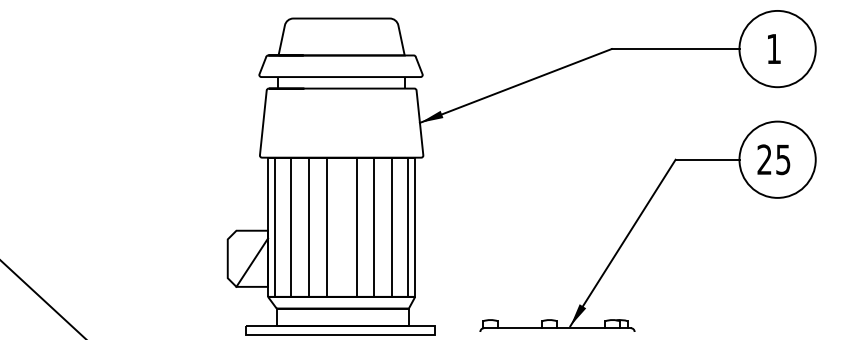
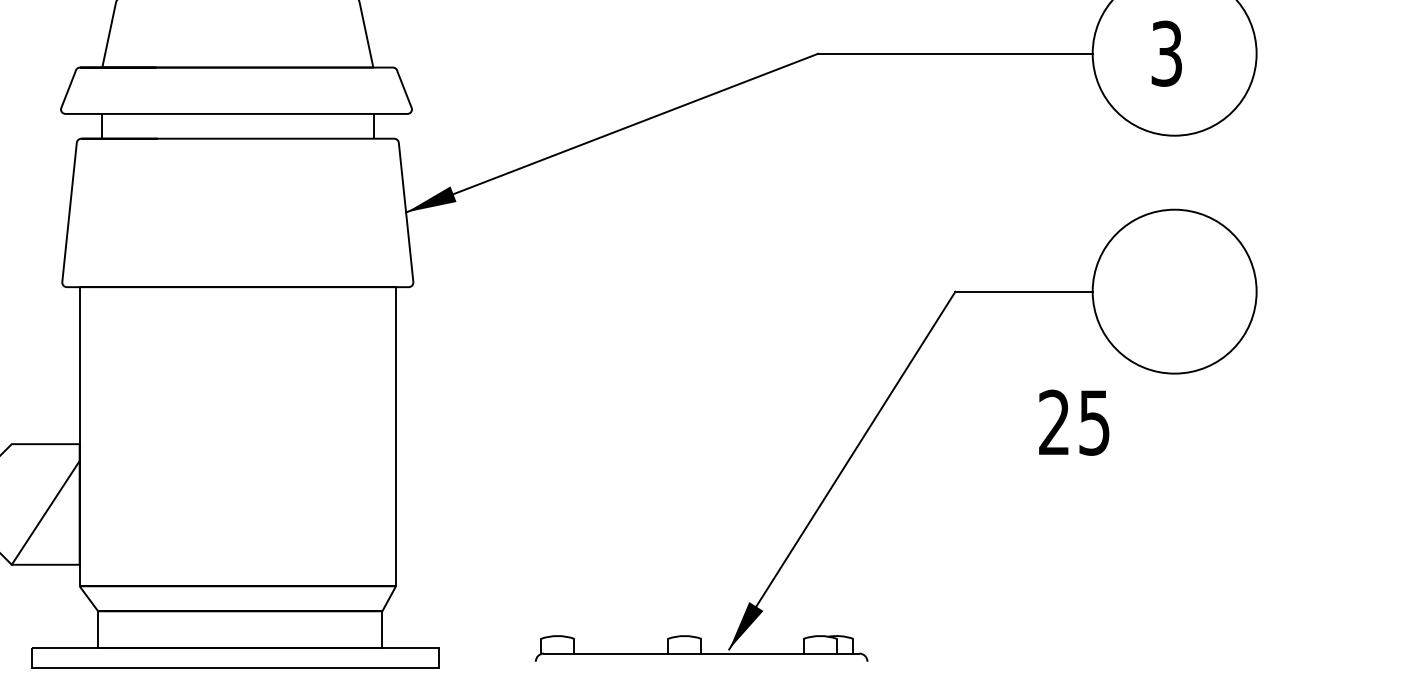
text: (773, 48) -> (1165, 52), 1 -> 3
text: (773, 159) -> (1073, 422), moved
line: (275, 226) -> (95, 435), removed
line: (291, 226) -> (130, 435), removed
line: (309, 226) -> (168, 435), removed
line: (326, 226) -> (205, 435), removed
line: (356, 226) -> (269, 435), removed
line: (373, 226) -> (306, 435), removed
line: (392, 226) -> (347, 435), removed
line: (408, 226) -> (381, 435), removed

